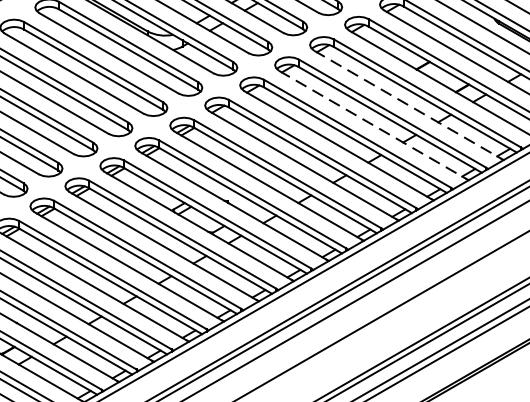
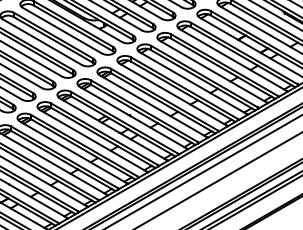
line: (408, 105) -> (233, 60), dashed -> solid
line: (373, 124) -> (213, 71), dashed -> solid

